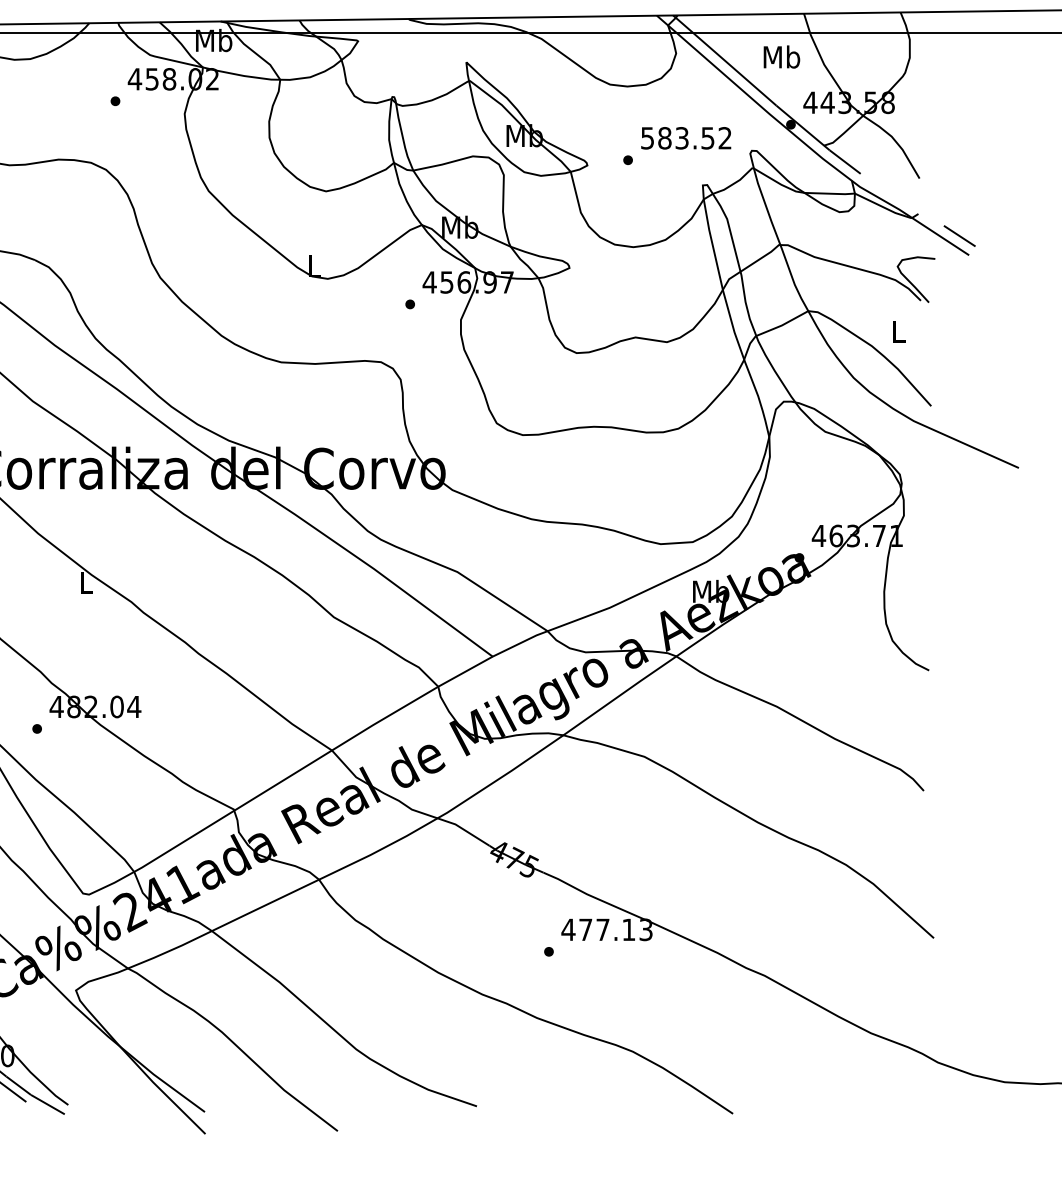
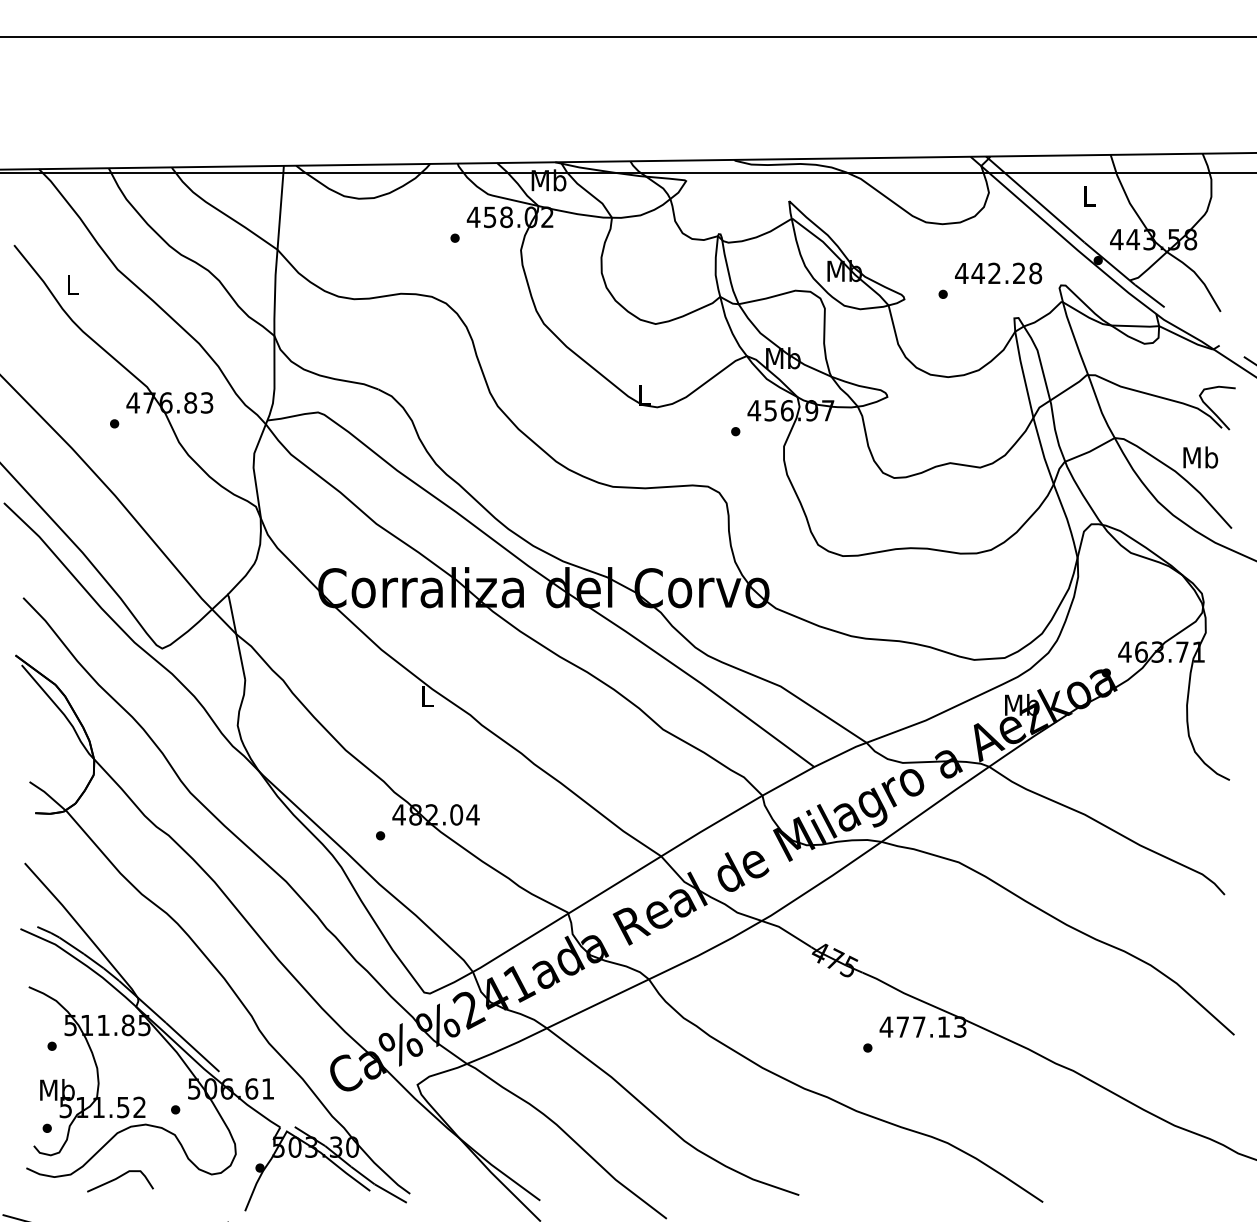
text: (781, 57) -> (1089, 196), Mb -> L
text: (686, 138) -> (998, 273), 583.52 -> 442.28
text: (898, 331) -> (1200, 457), L -> Mb

